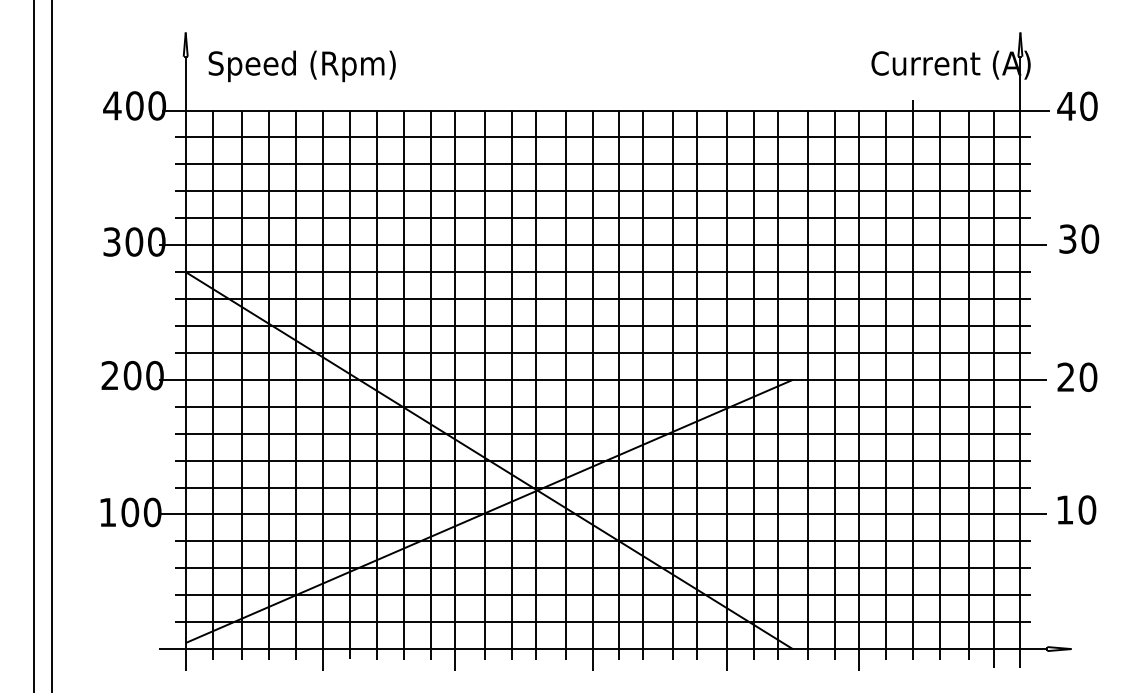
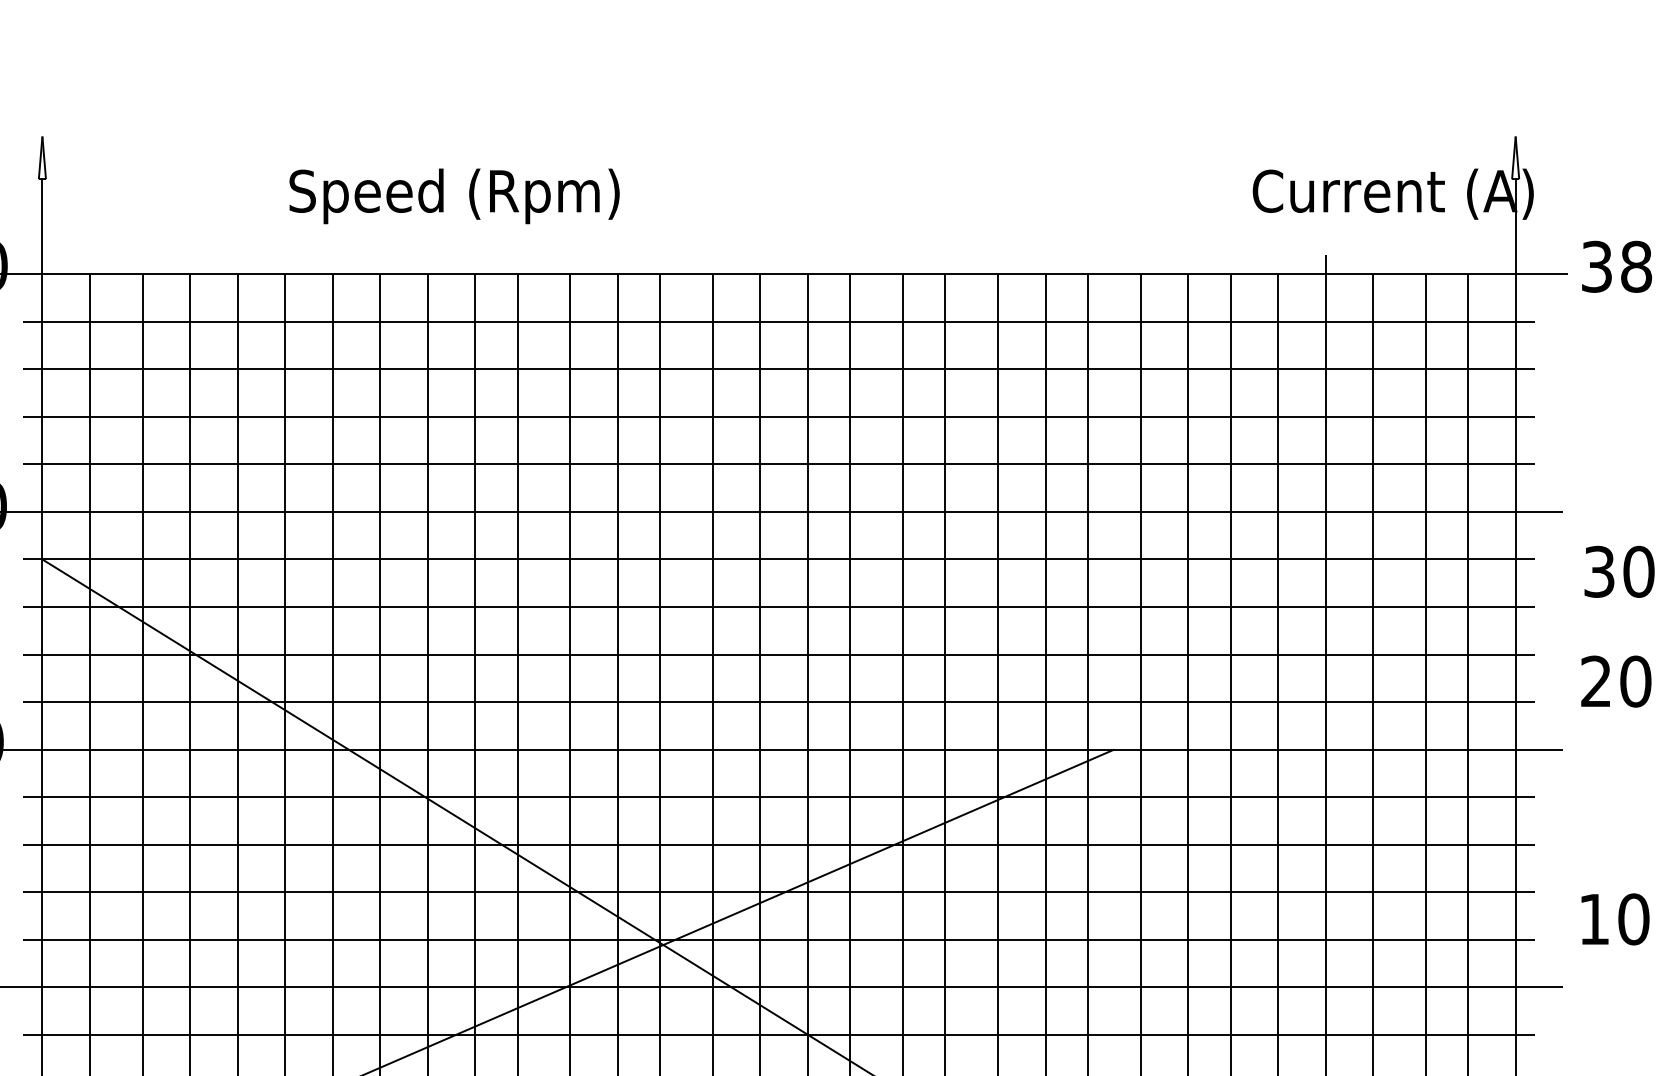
text: (301, 66) -> (453, 196), moved
text: (1077, 105) -> (1616, 265), 40 -> 38
text: (1079, 238) -> (1619, 570), moved
text: (1077, 376) -> (1616, 680), moved
text: (1076, 509) -> (1614, 918), moved

